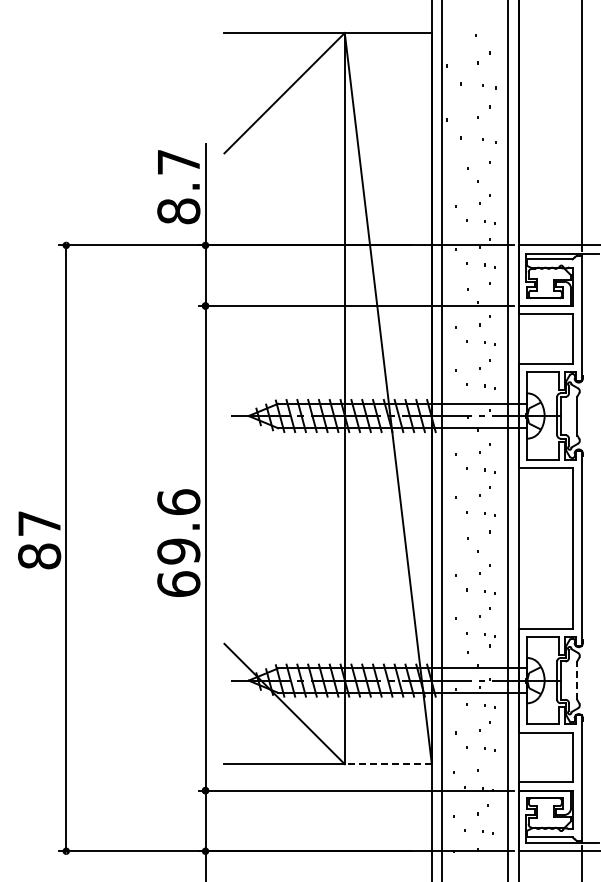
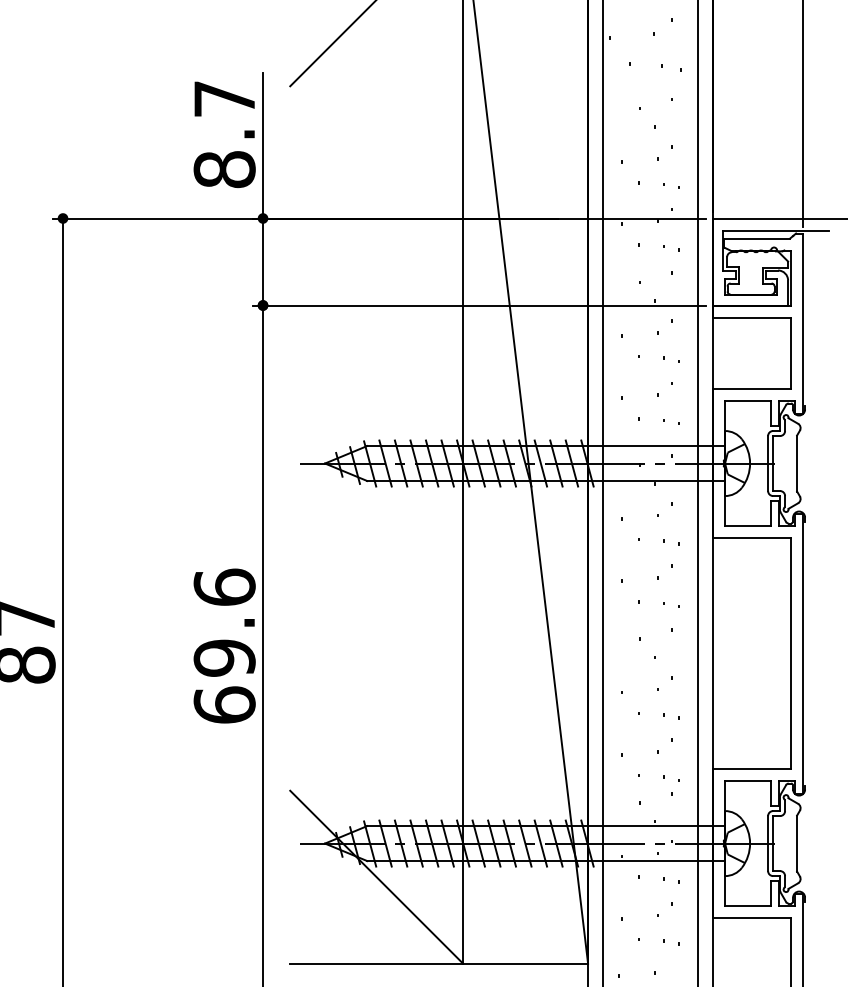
line: (577, 680) -> (797, 843), dashed -> solid
line: (388, 764) -> (525, 964), dashed -> solid

